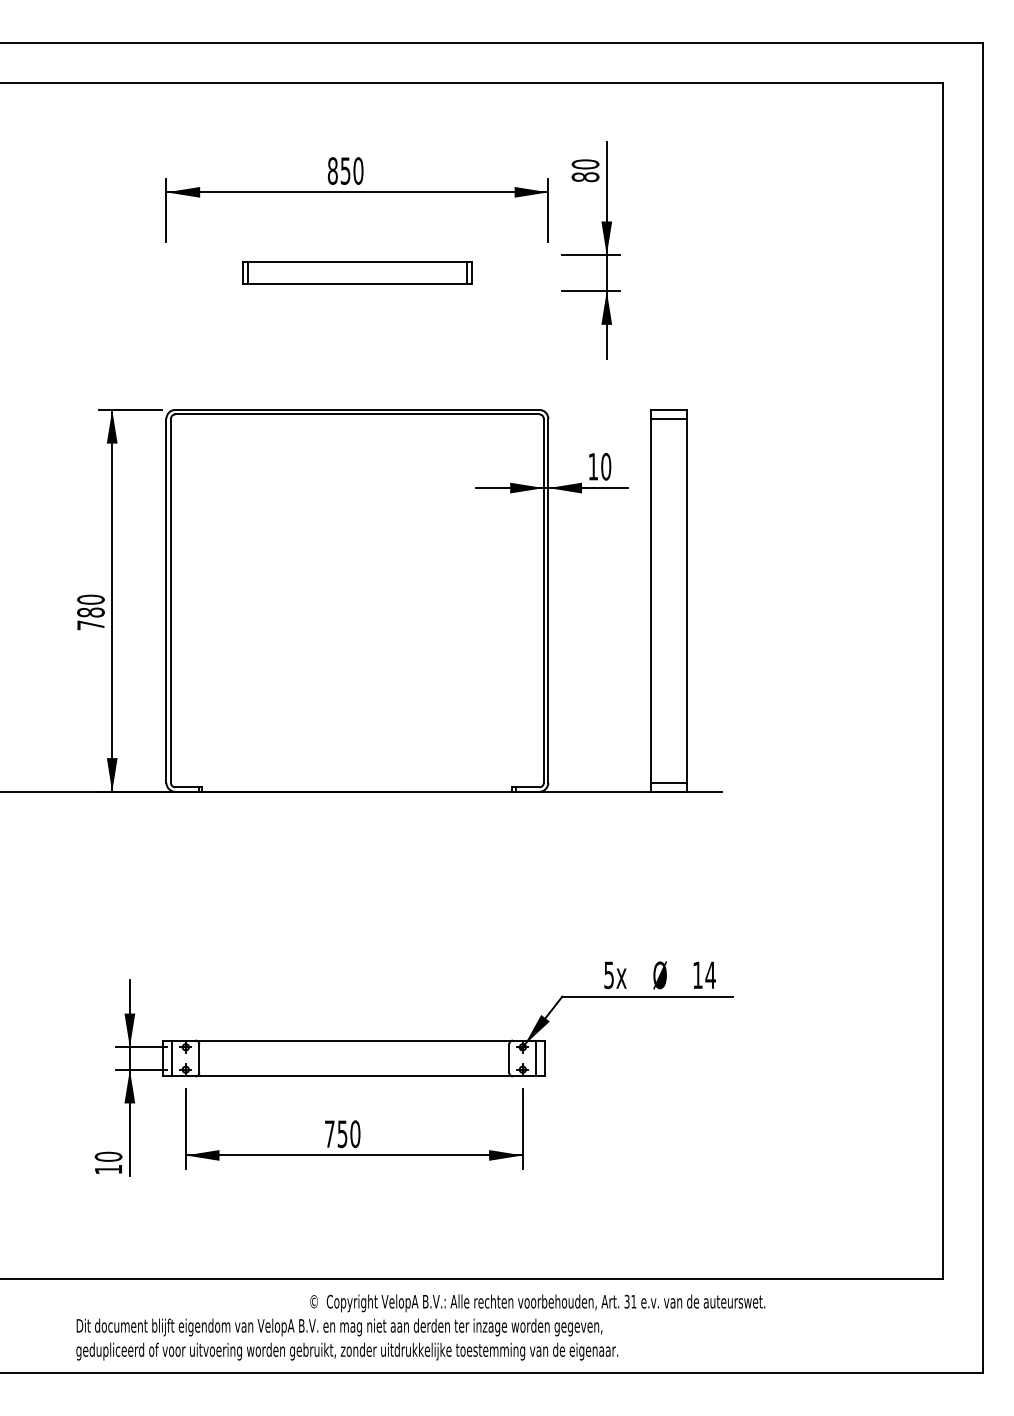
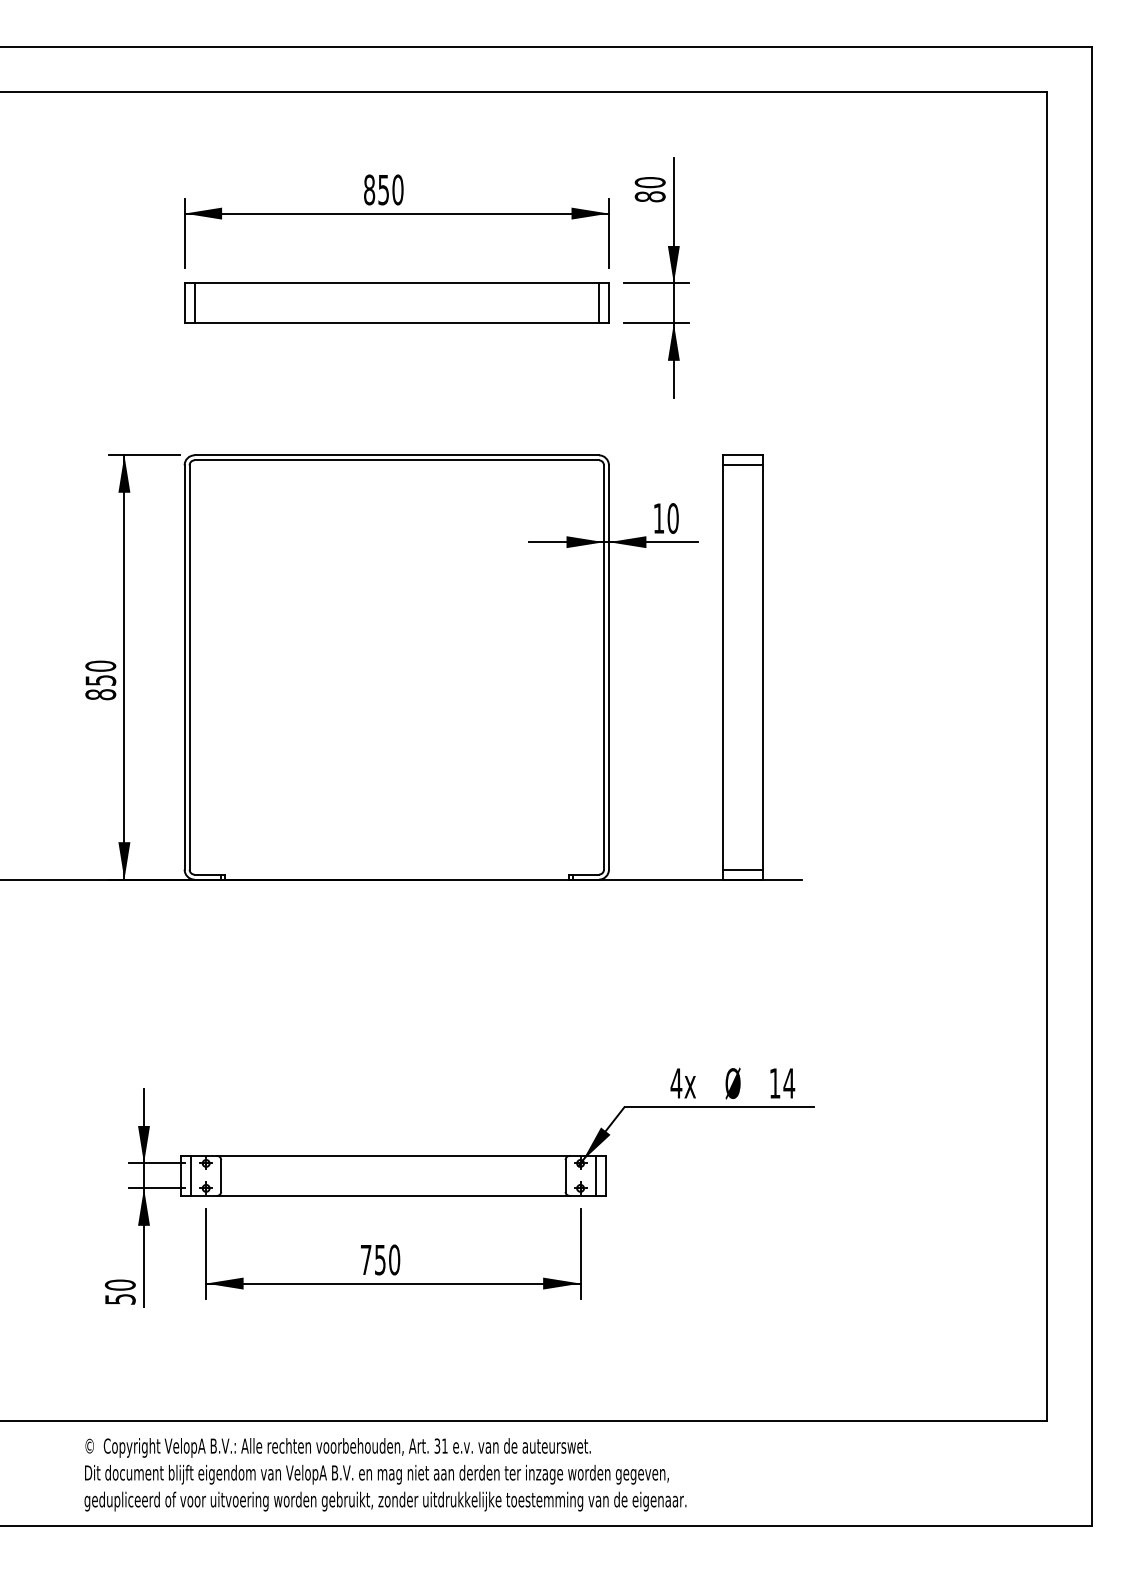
part: (357, 272) -> (396, 302), size x1.67
text: (90, 618) -> (100, 687), 780 -> 850
text: (609, 975) -> (676, 1083), 5x -> 4x
text: (108, 1169) -> (120, 1299), 10 -> 50
text: (537, 1302) -> (337, 1447), moved

